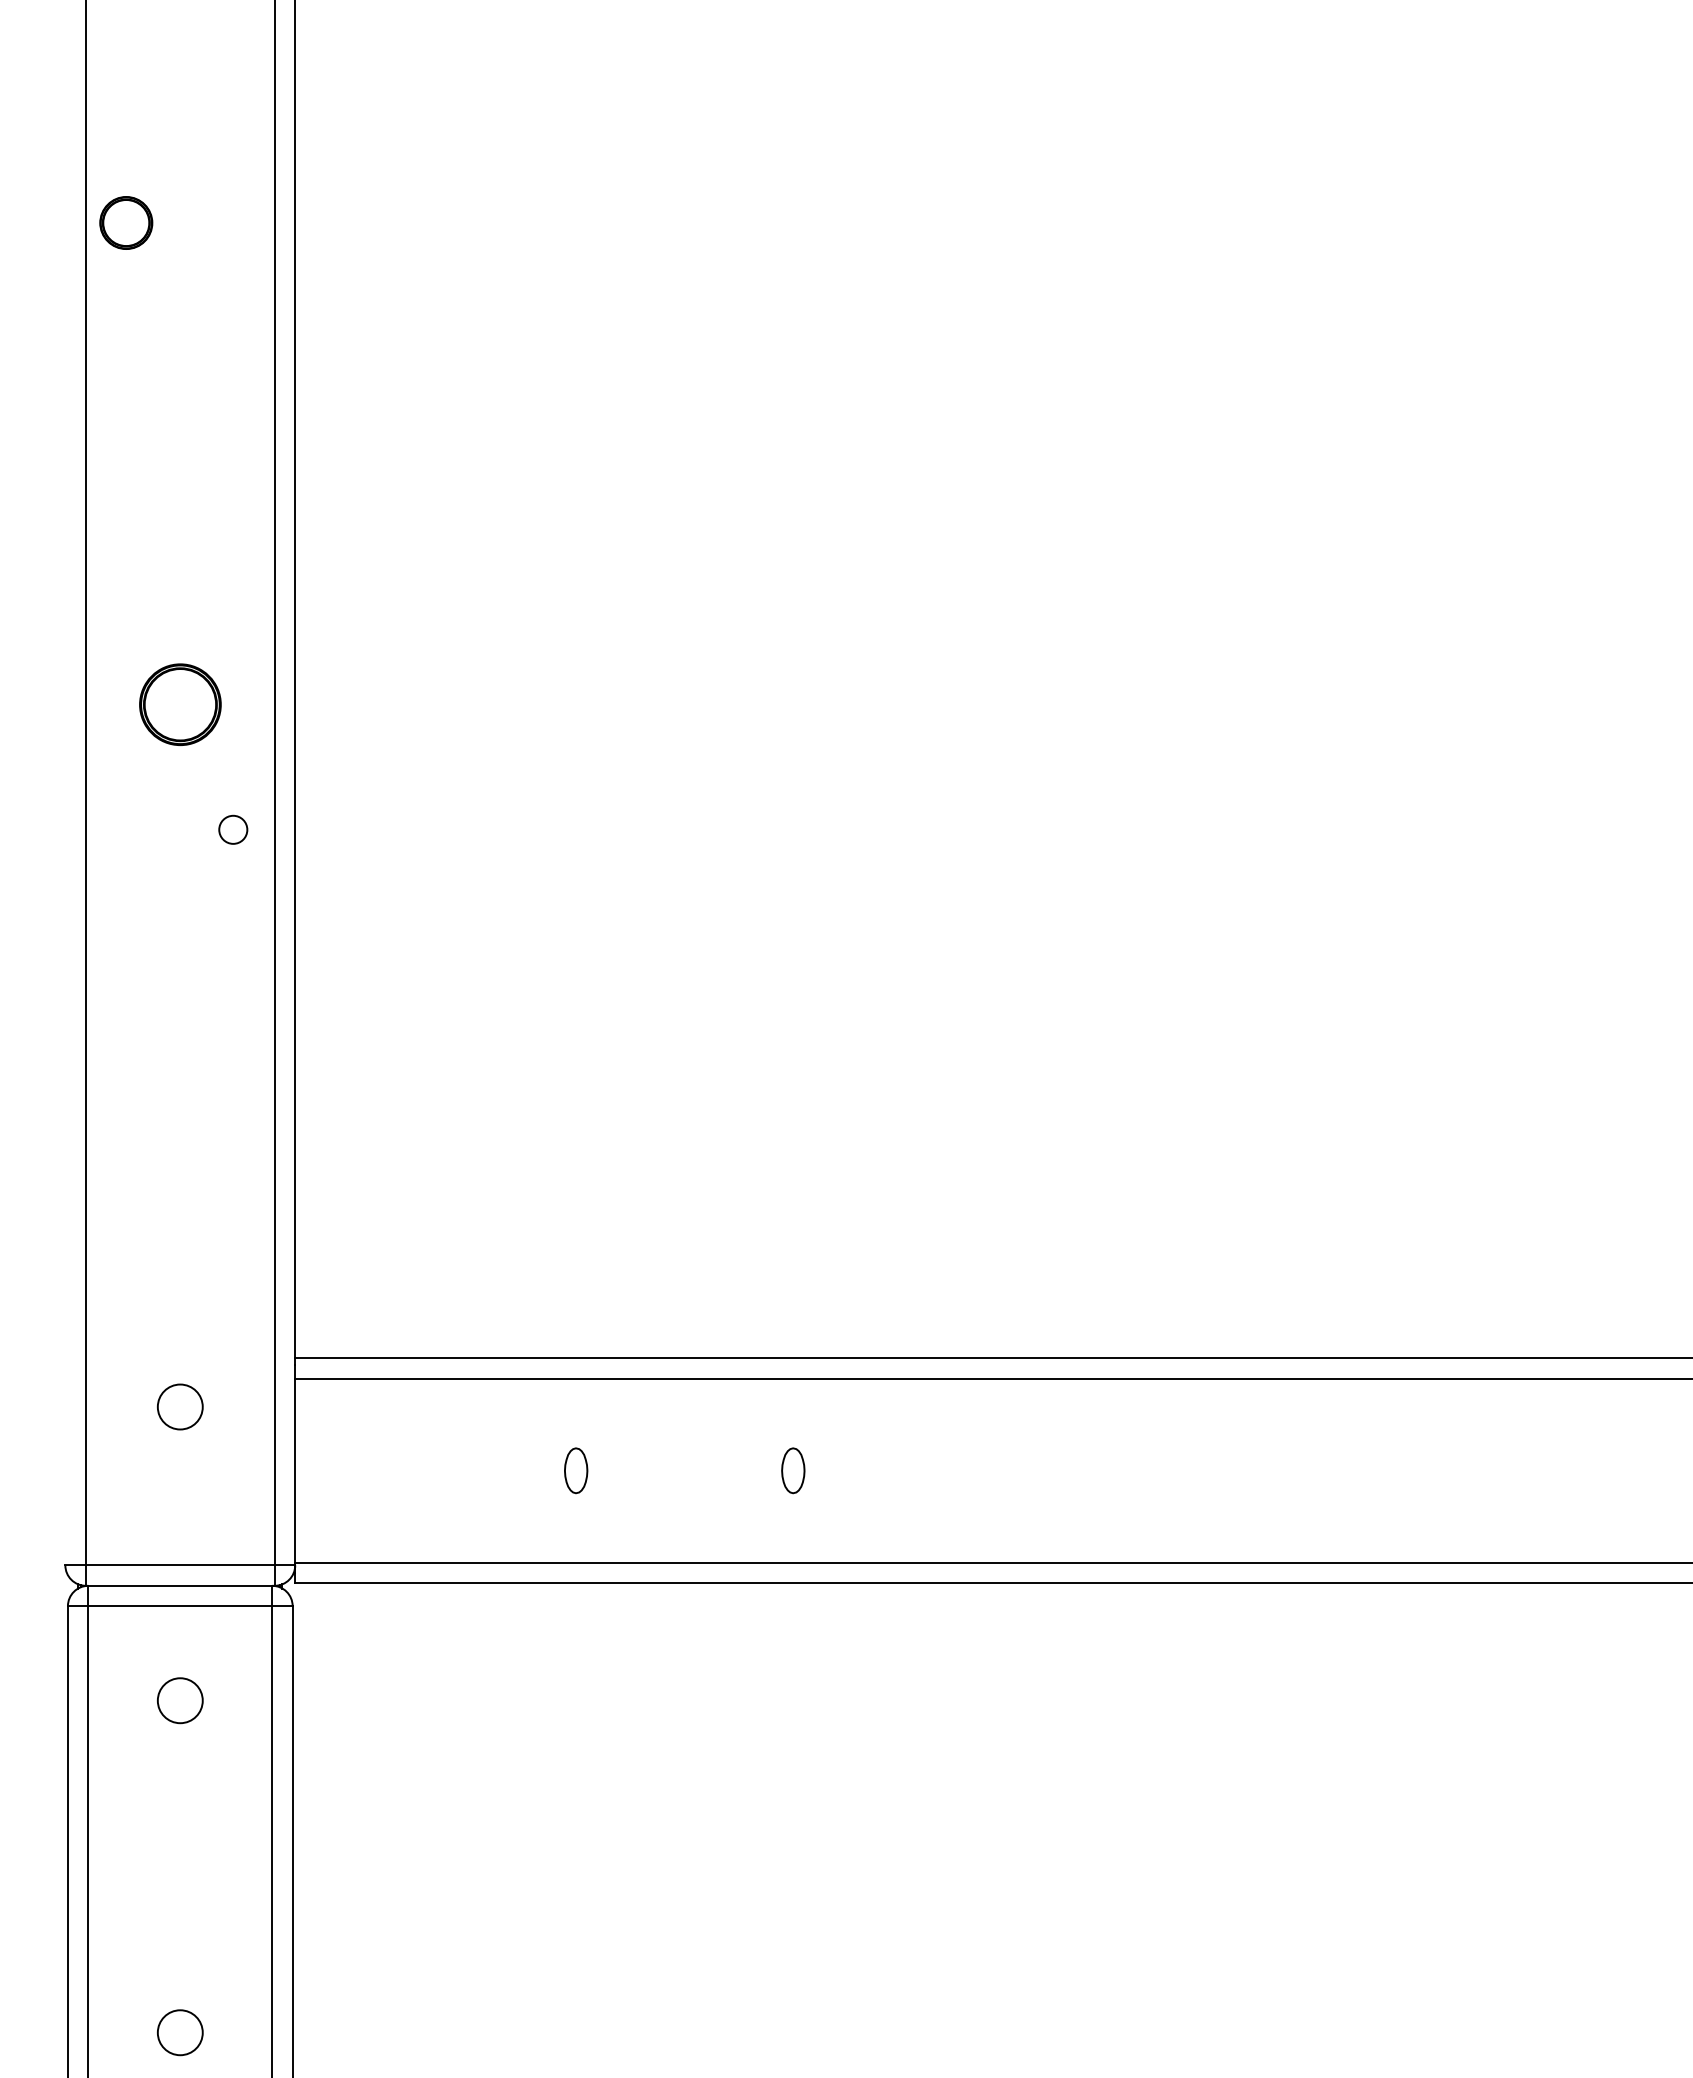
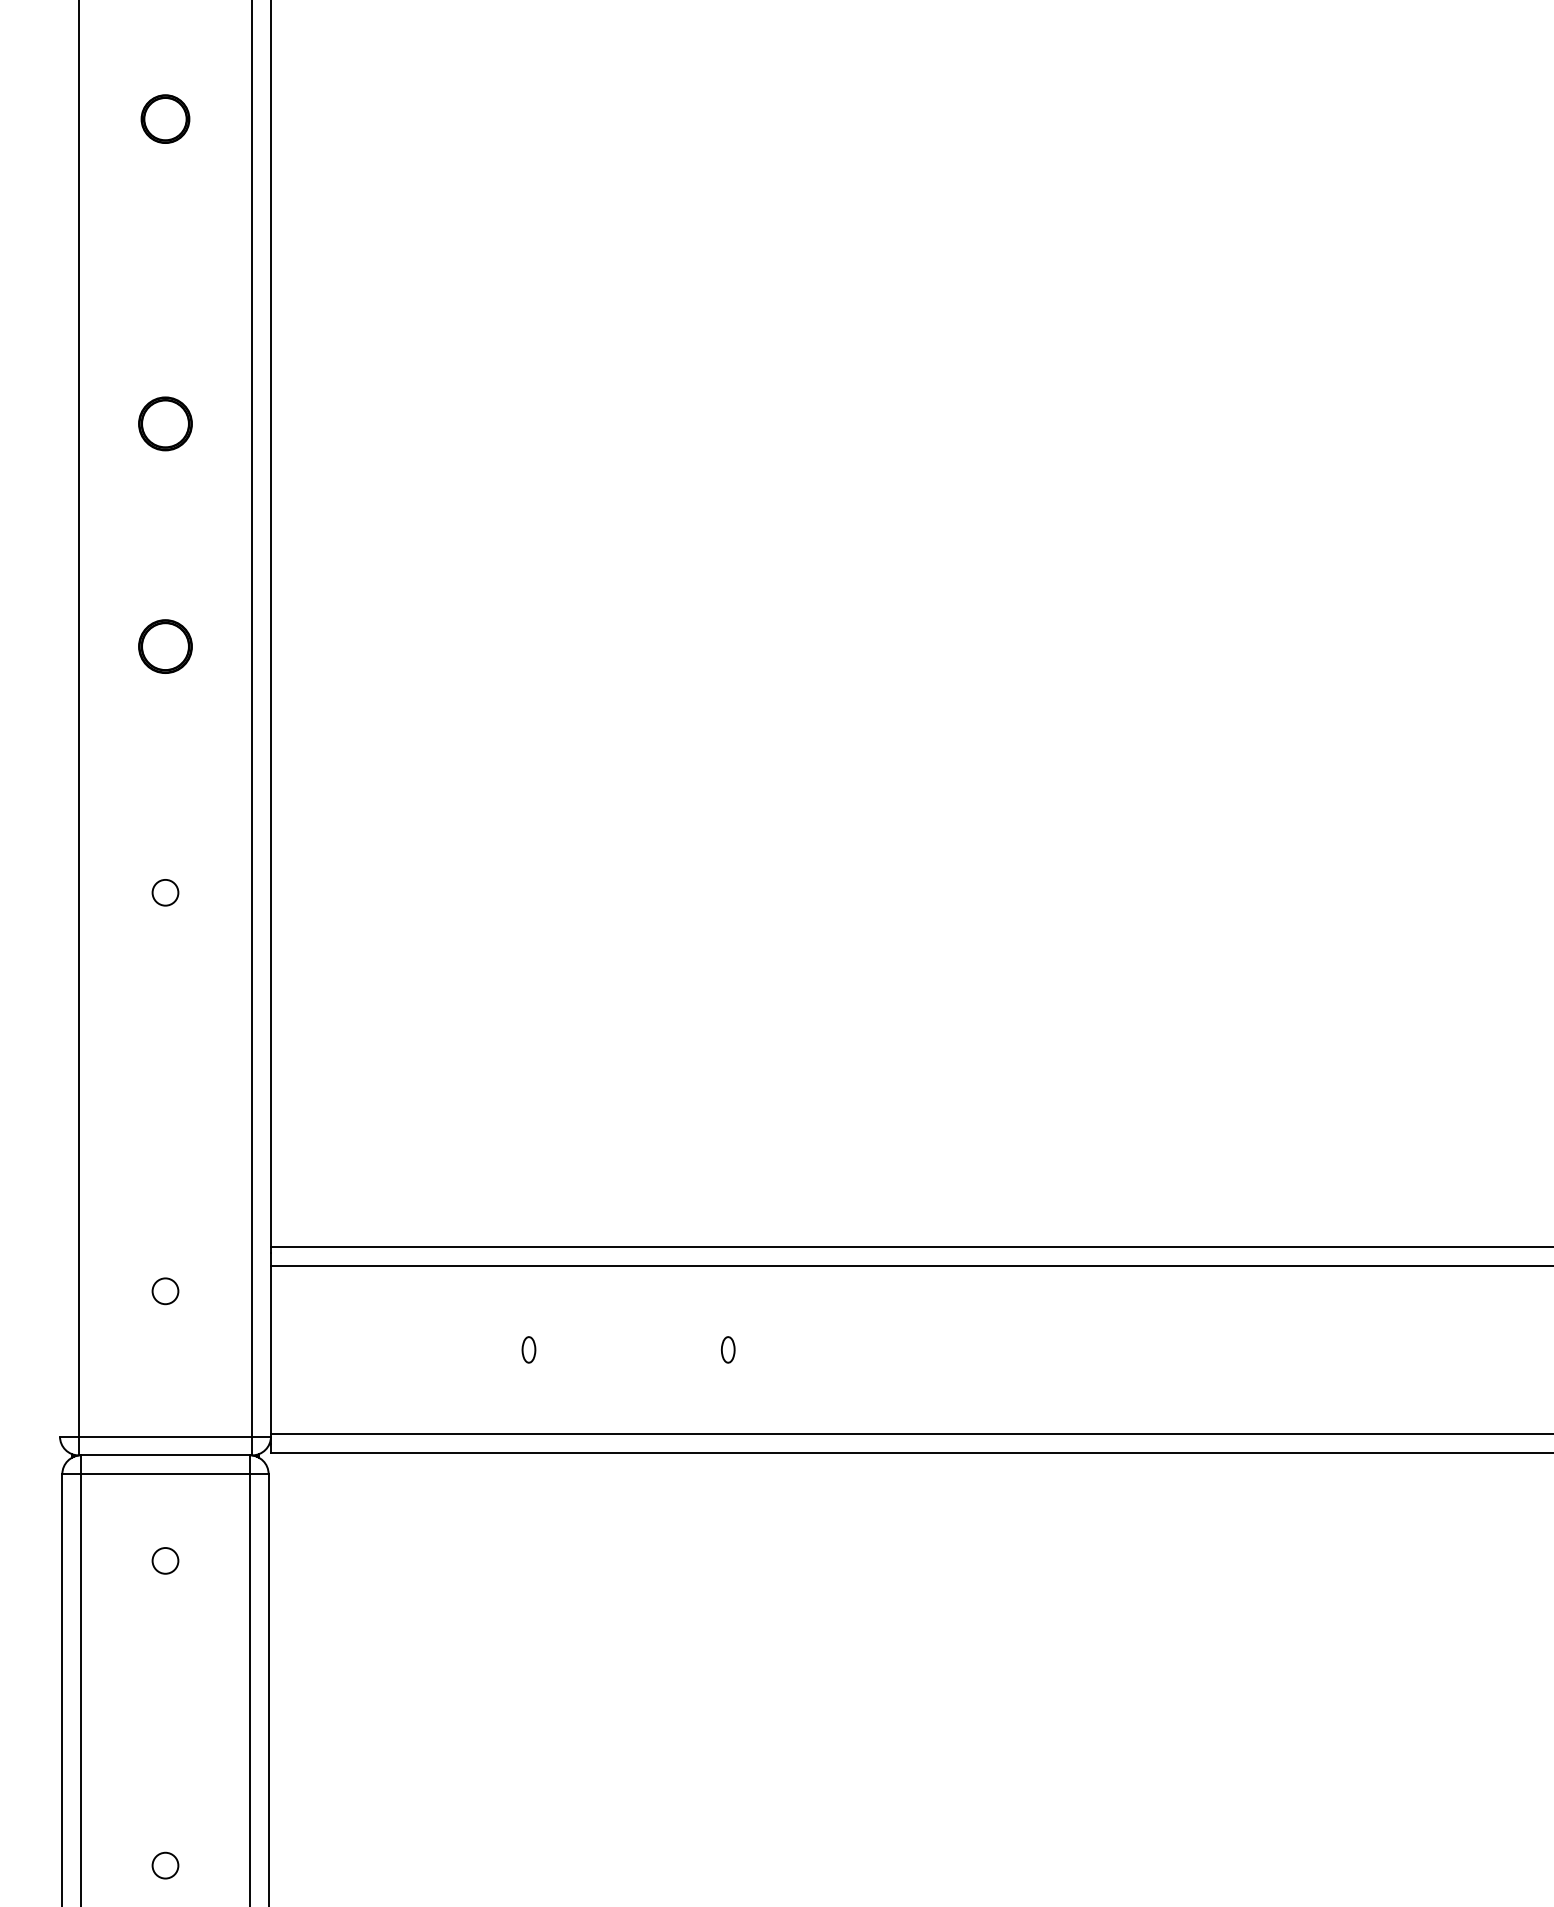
part: (126, 222) -> (165, 118), moved
part: (179, 461) -> (164, 423), added
part: (179, 704) -> (164, 646), size x0.71
circle: (233, 829) -> (165, 892), moved
circle: (180, 1406) -> (165, 1290), size x0.62
part: (576, 1470) -> (529, 1349), size x0.62
part: (793, 1470) -> (728, 1349), size x0.62
circle: (180, 1700) -> (165, 1560), size x0.62
circle: (180, 2032) -> (165, 1865), size x0.62

